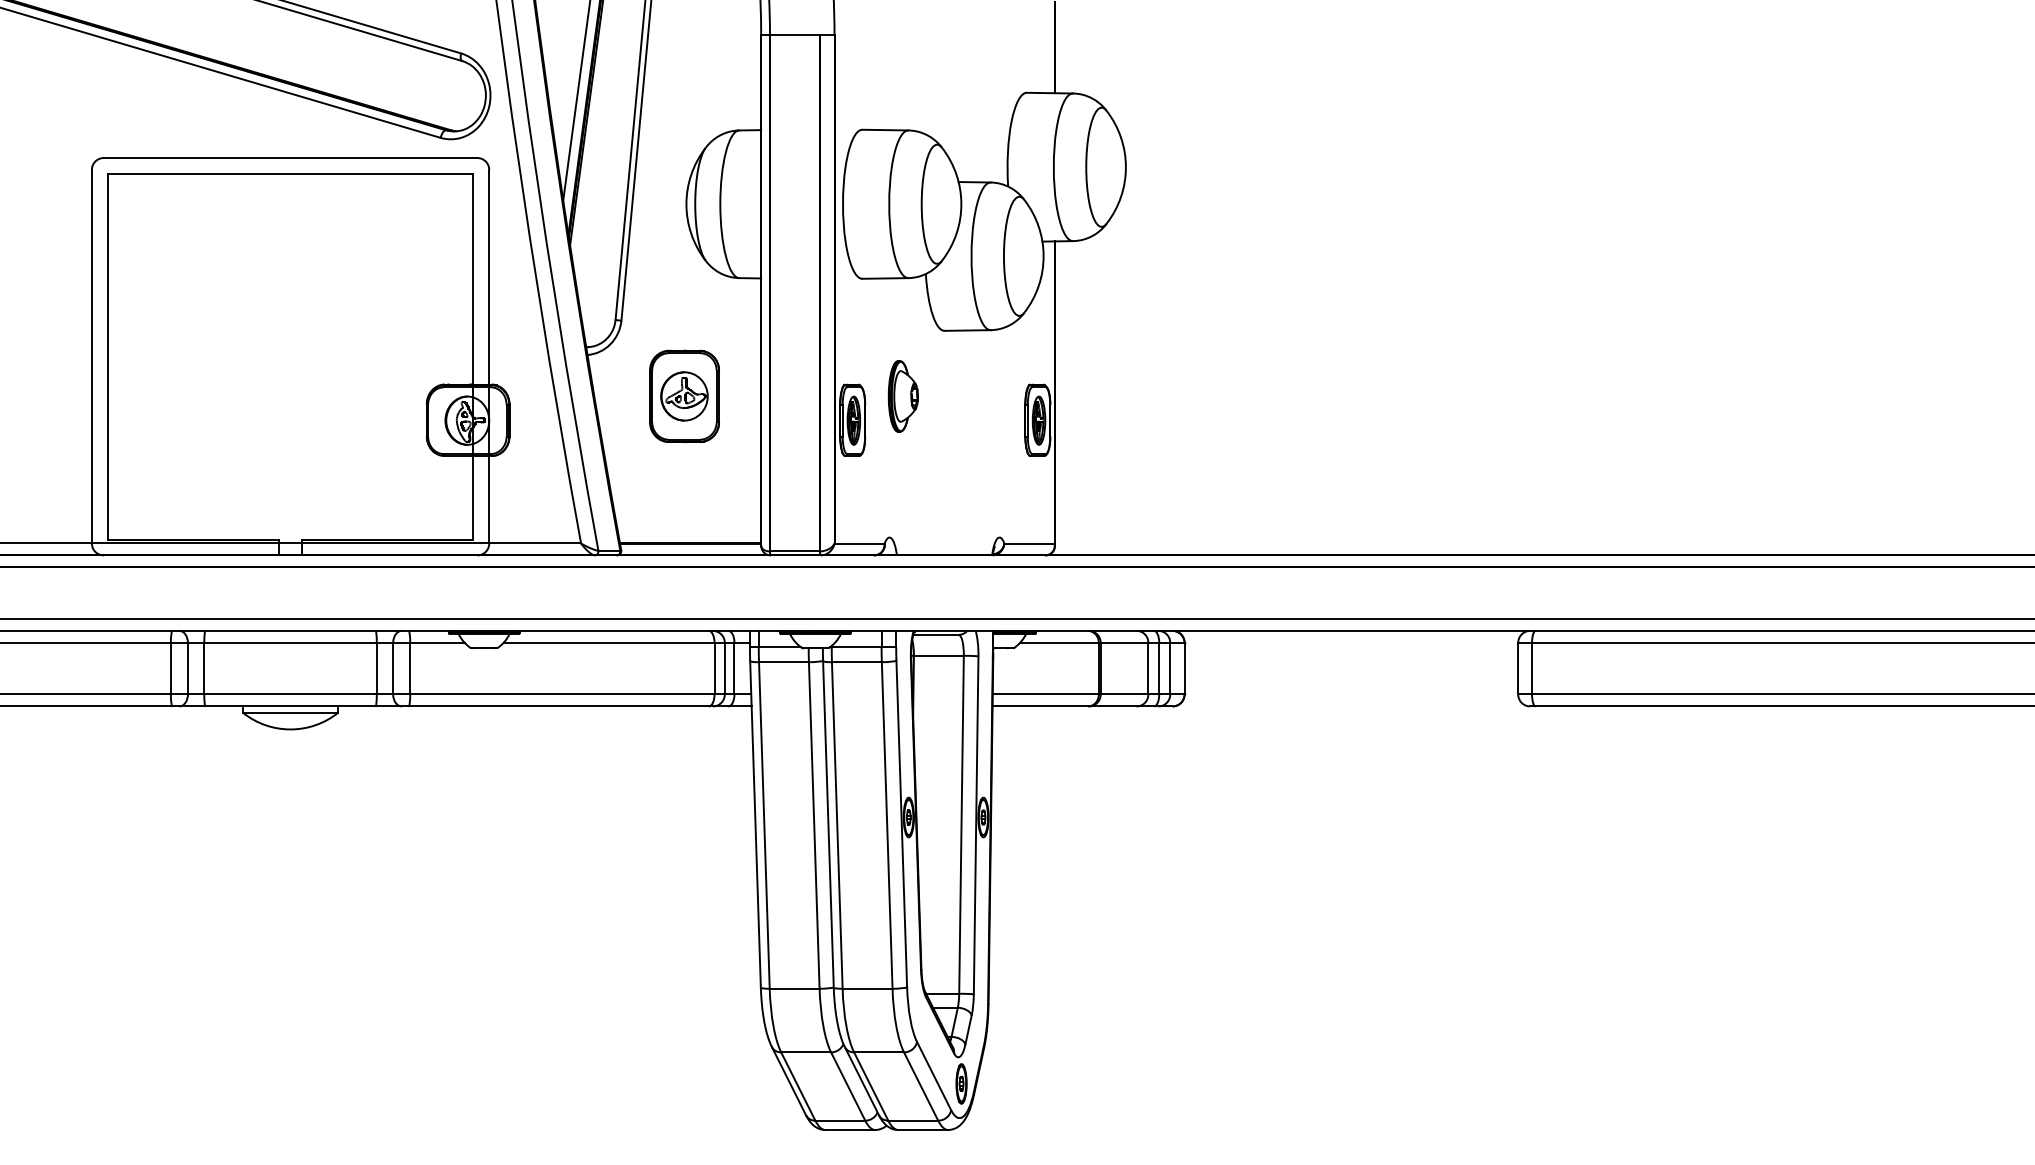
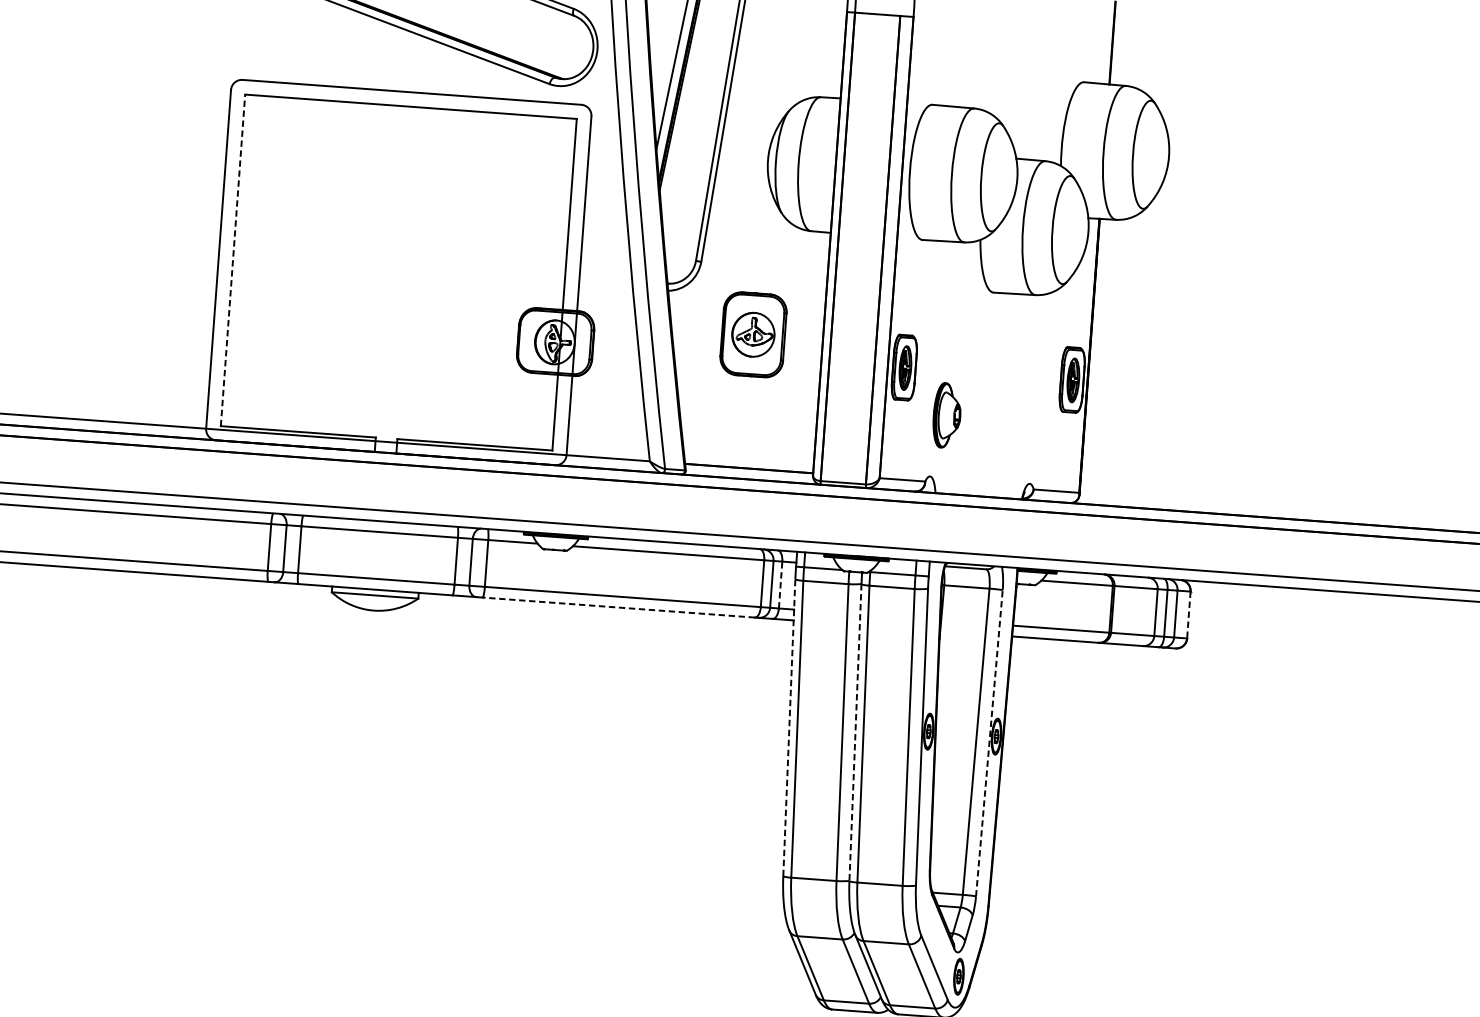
line: (107, 356) -> (232, 260), solid -> dashed
part: (902, 396) -> (946, 415), moved
line: (734, 668) -> (780, 584), solid -> dashed
line: (1184, 668) -> (1188, 614), solid -> dashed
line: (558, 706) -> (618, 607), solid -> dashed
line: (755, 823) -> (789, 726), solid -> dashed
line: (828, 824) -> (855, 732), solid -> dashed
line: (976, 825) -> (989, 743), solid -> dashed

